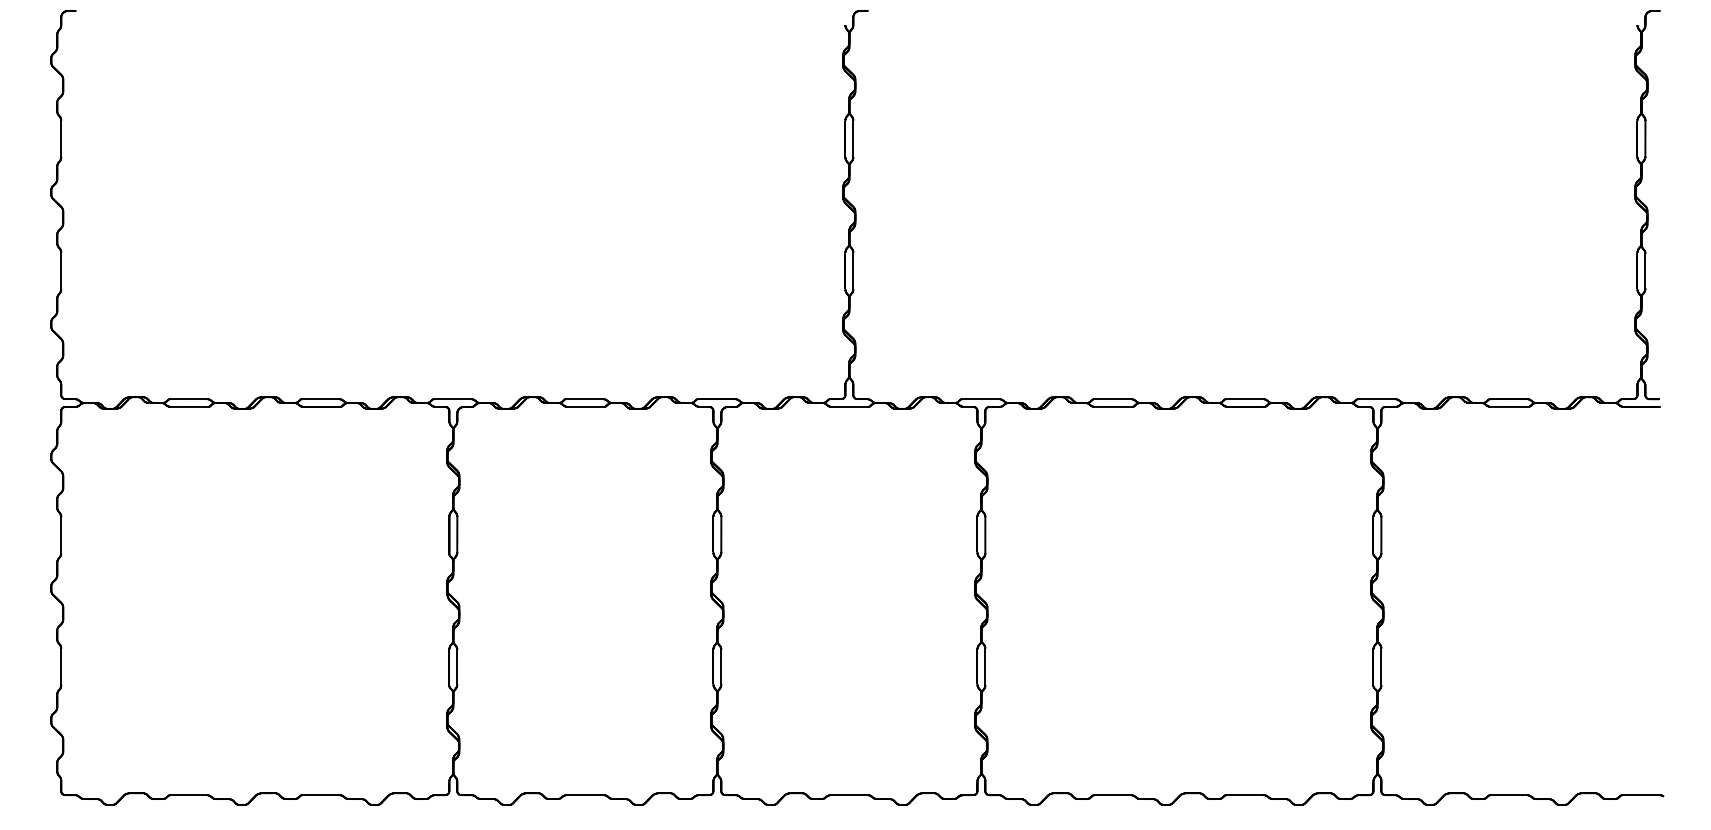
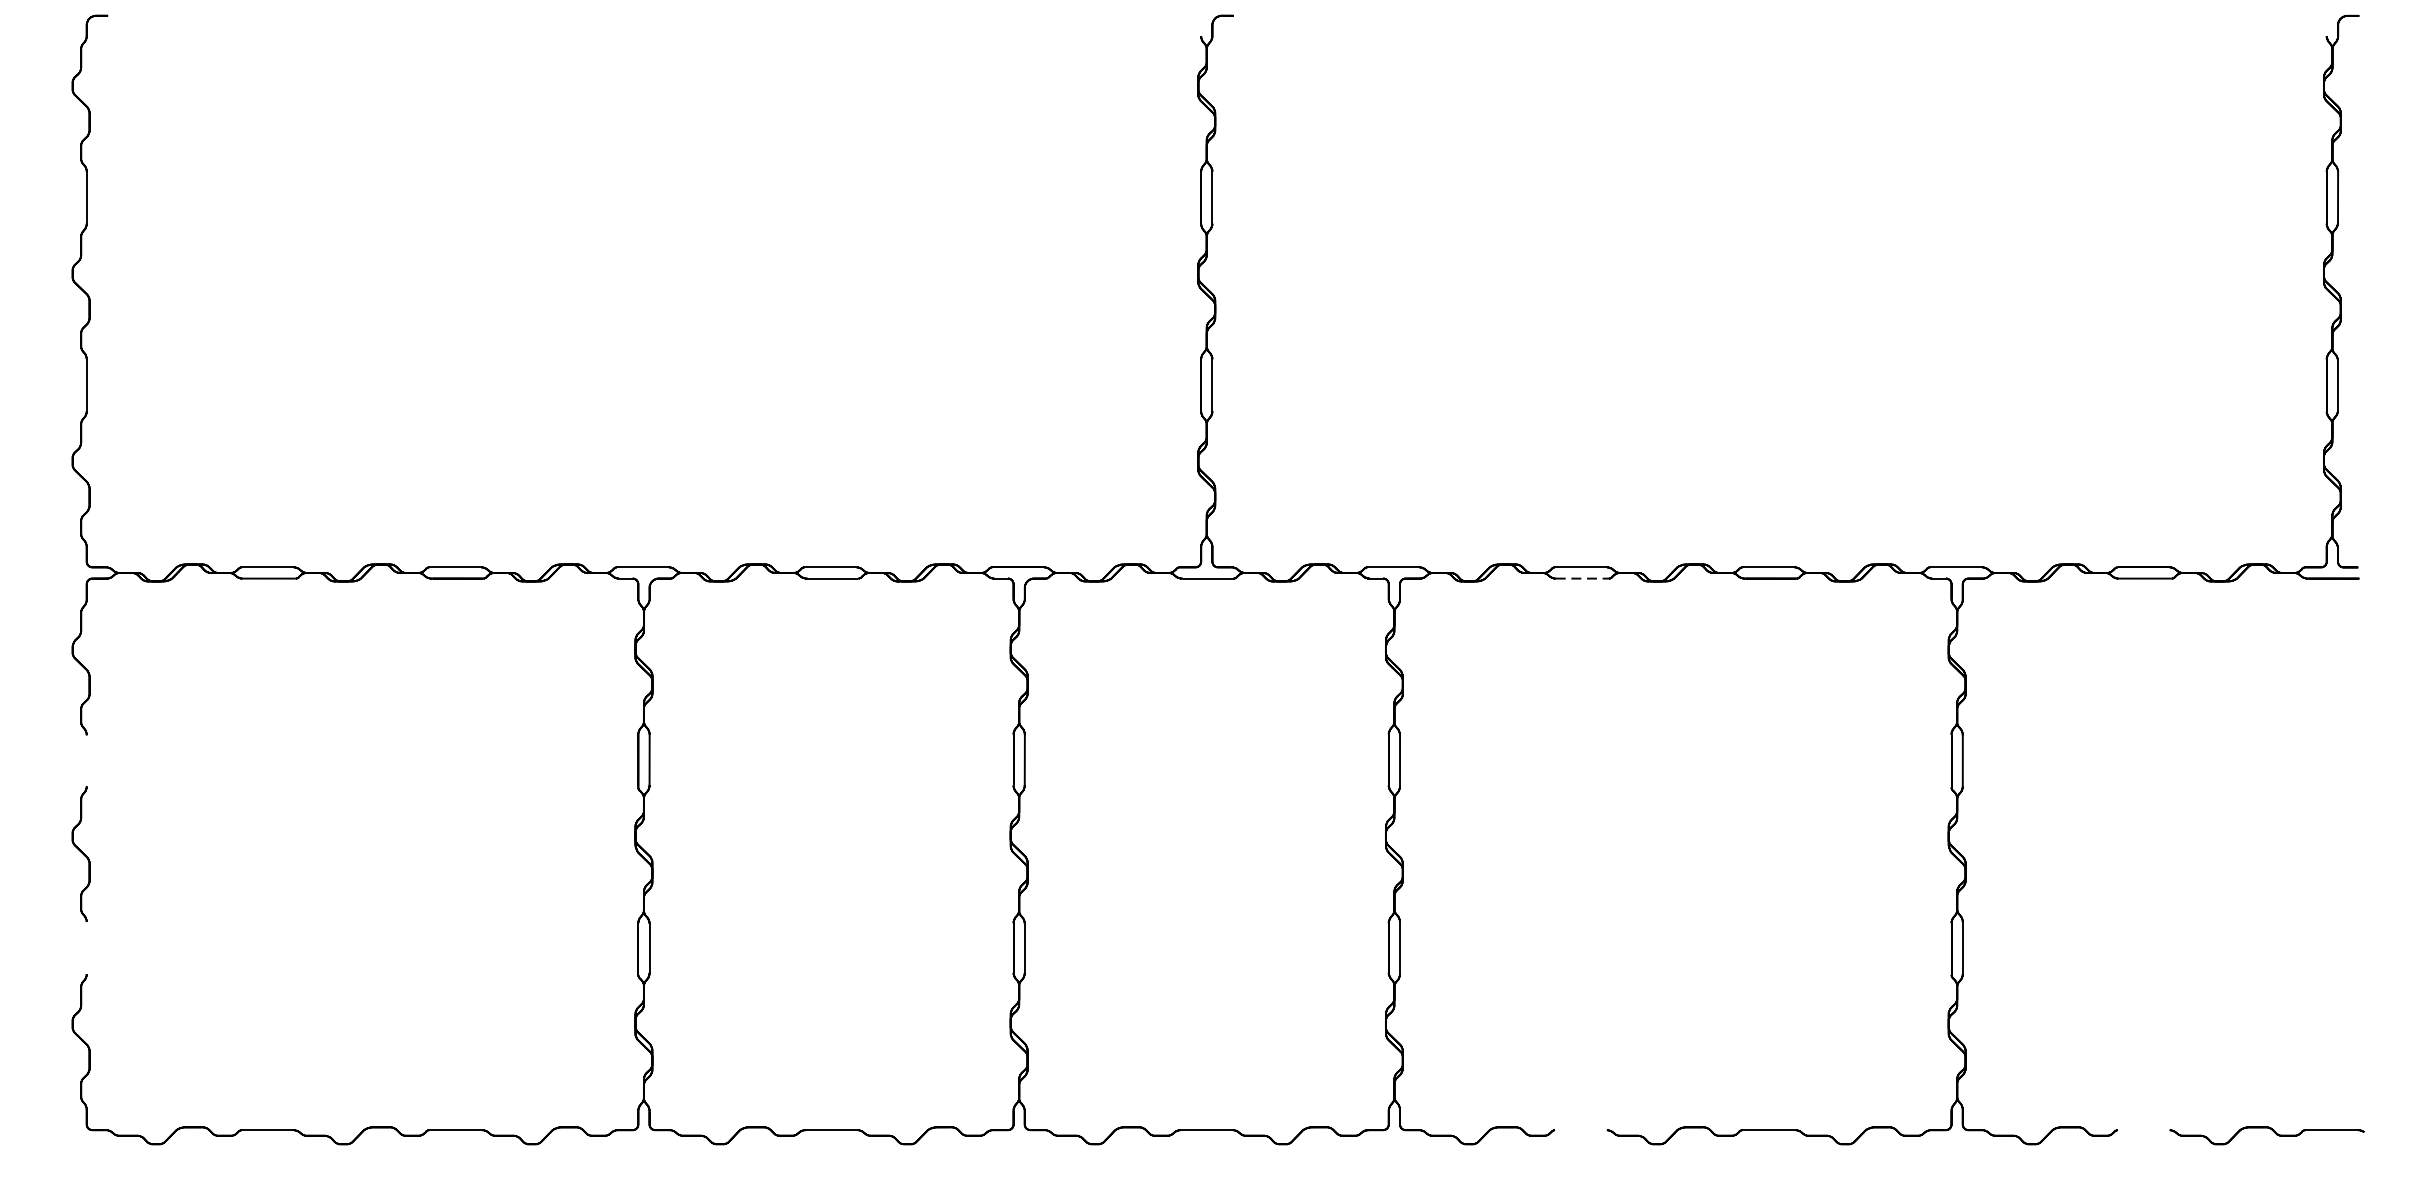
line: (1113, 406) -> (1582, 577), solid -> dashed
line: (61, 535) -> (87, 761), removed
line: (61, 666) -> (87, 947), removed
line: (1112, 795) -> (1580, 1130), removed
line: (1508, 795) -> (2143, 1130), removed

